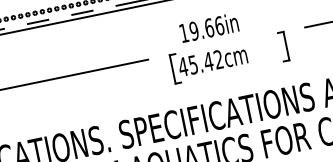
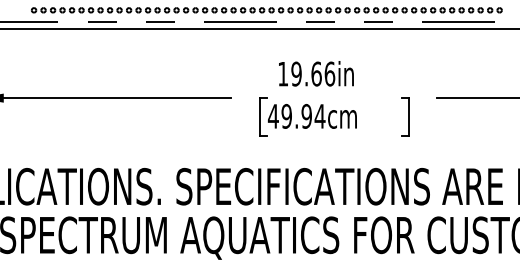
text: (205, 61) -> (303, 115), 45.42cm -> 49.94cm

